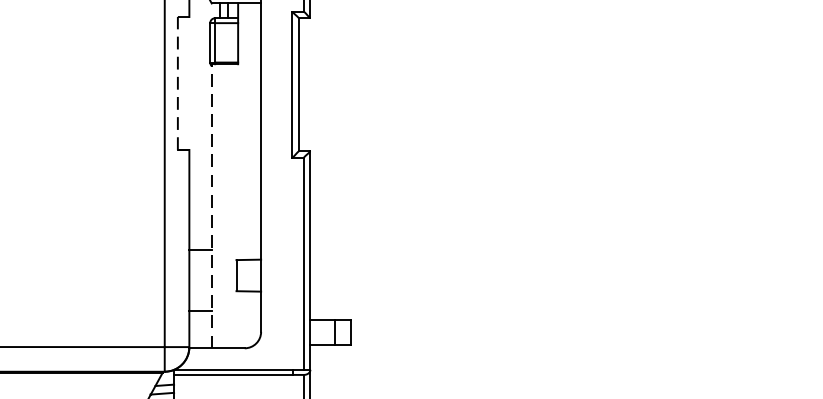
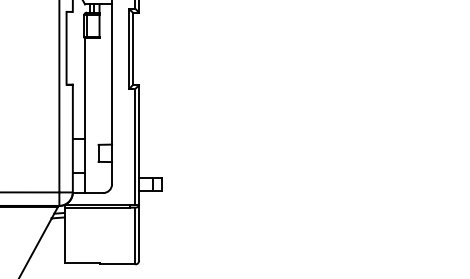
line: (177, 82) -> (66, 47), dashed -> solid
line: (212, 206) -> (85, 115), dashed -> solid

